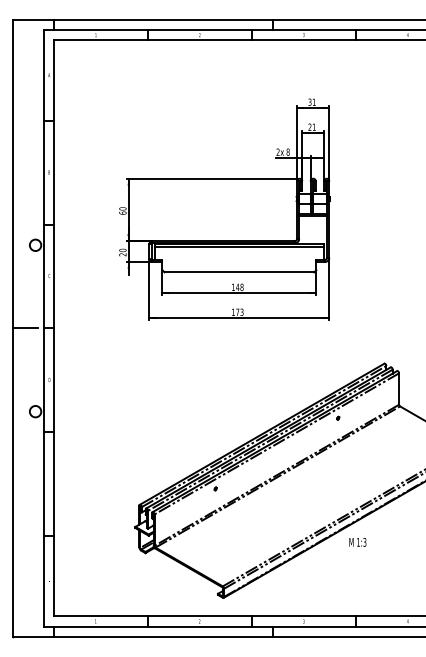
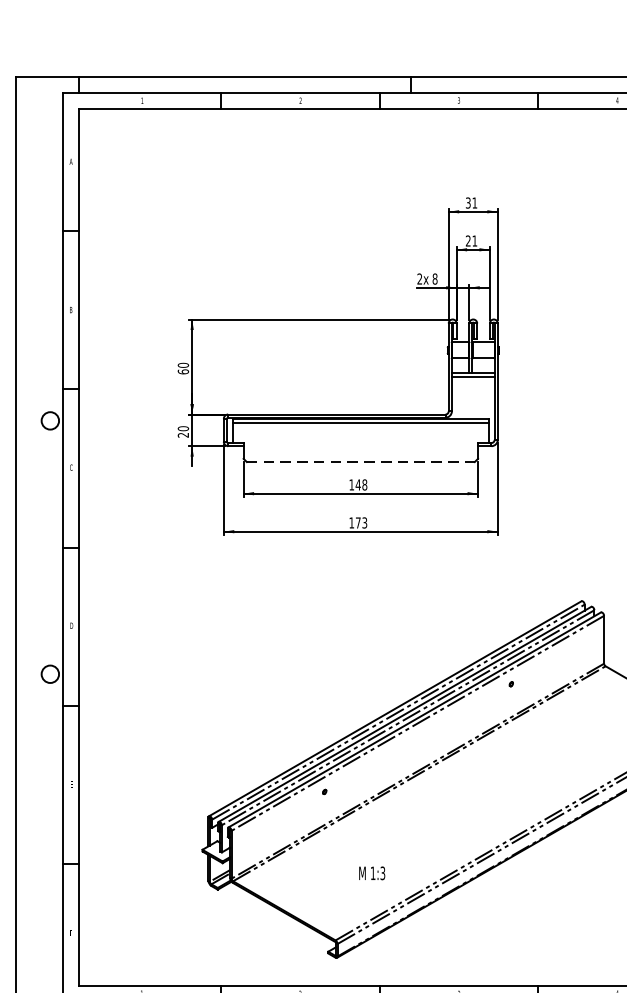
line: (239, 272) -> (360, 462), solid -> dashed
line: (24, 328) -> (33, 547), removed
text: (357, 541) -> (371, 872), moved

